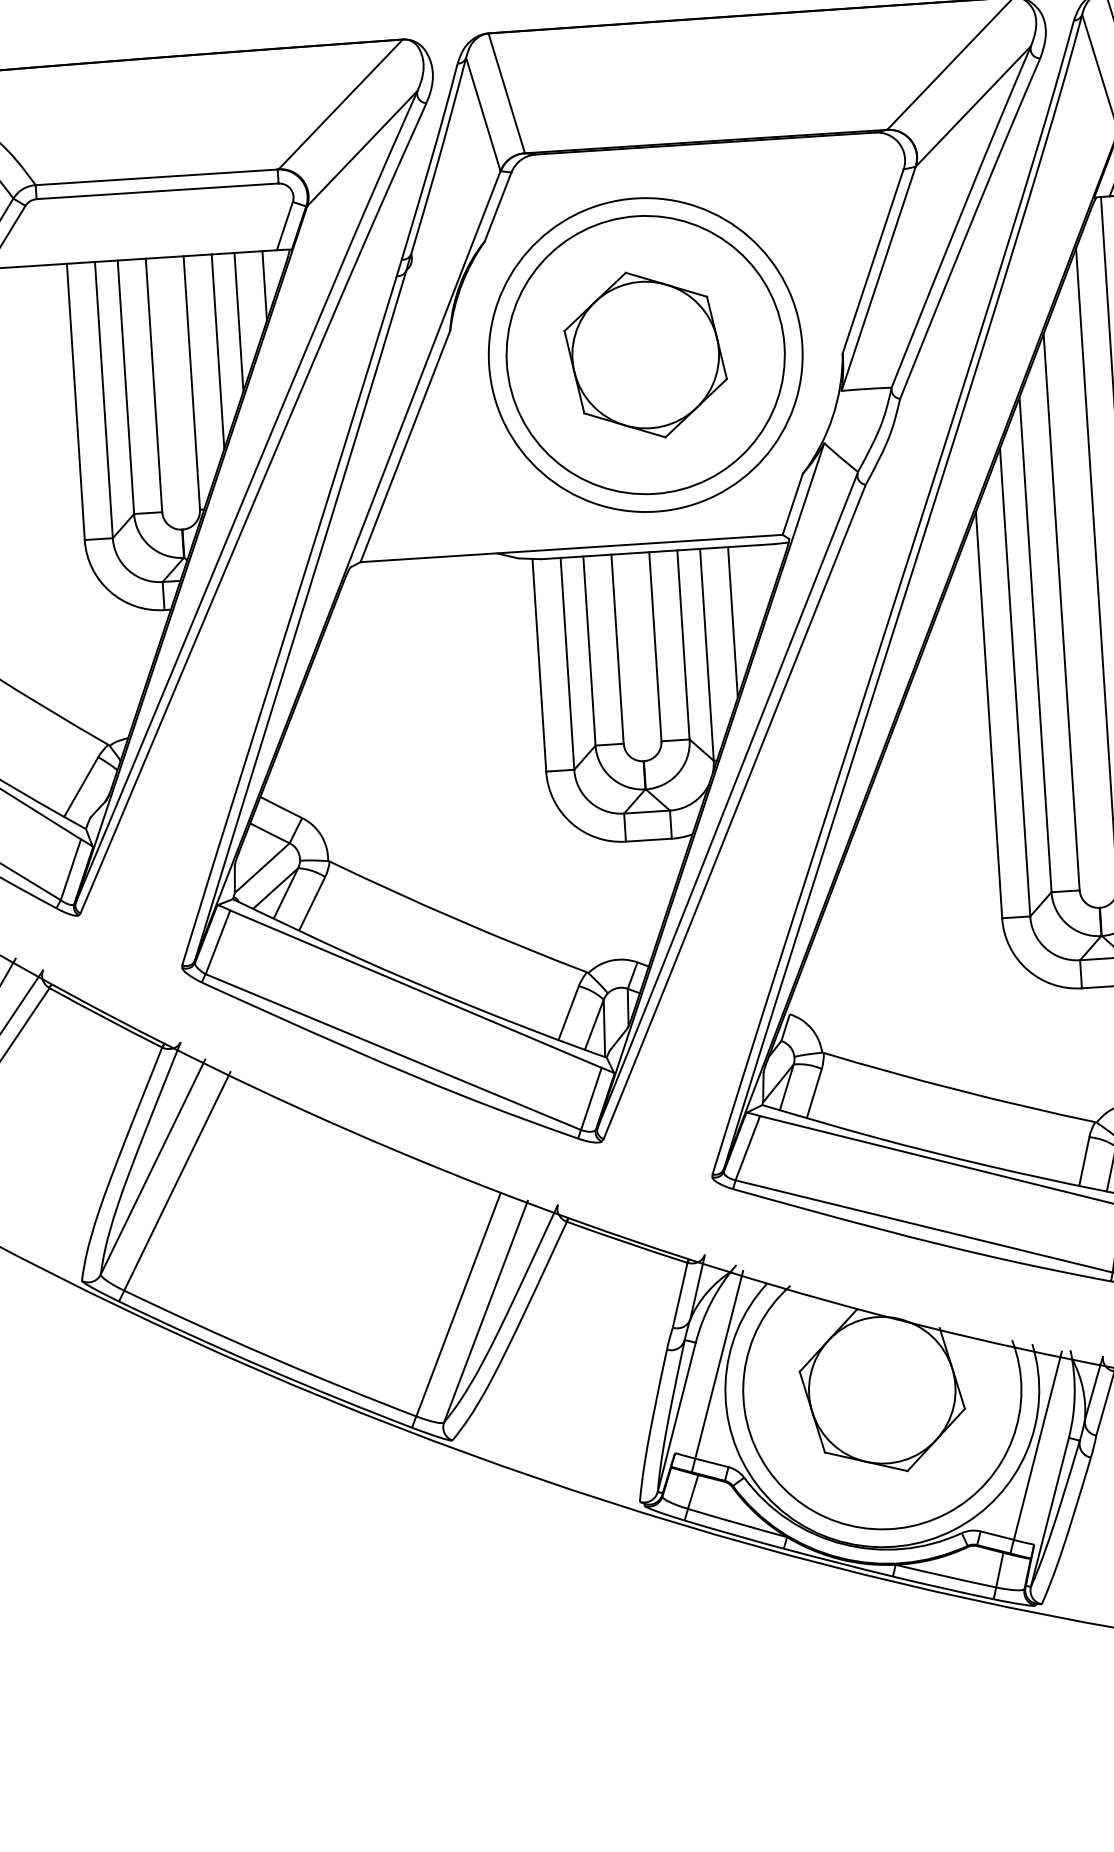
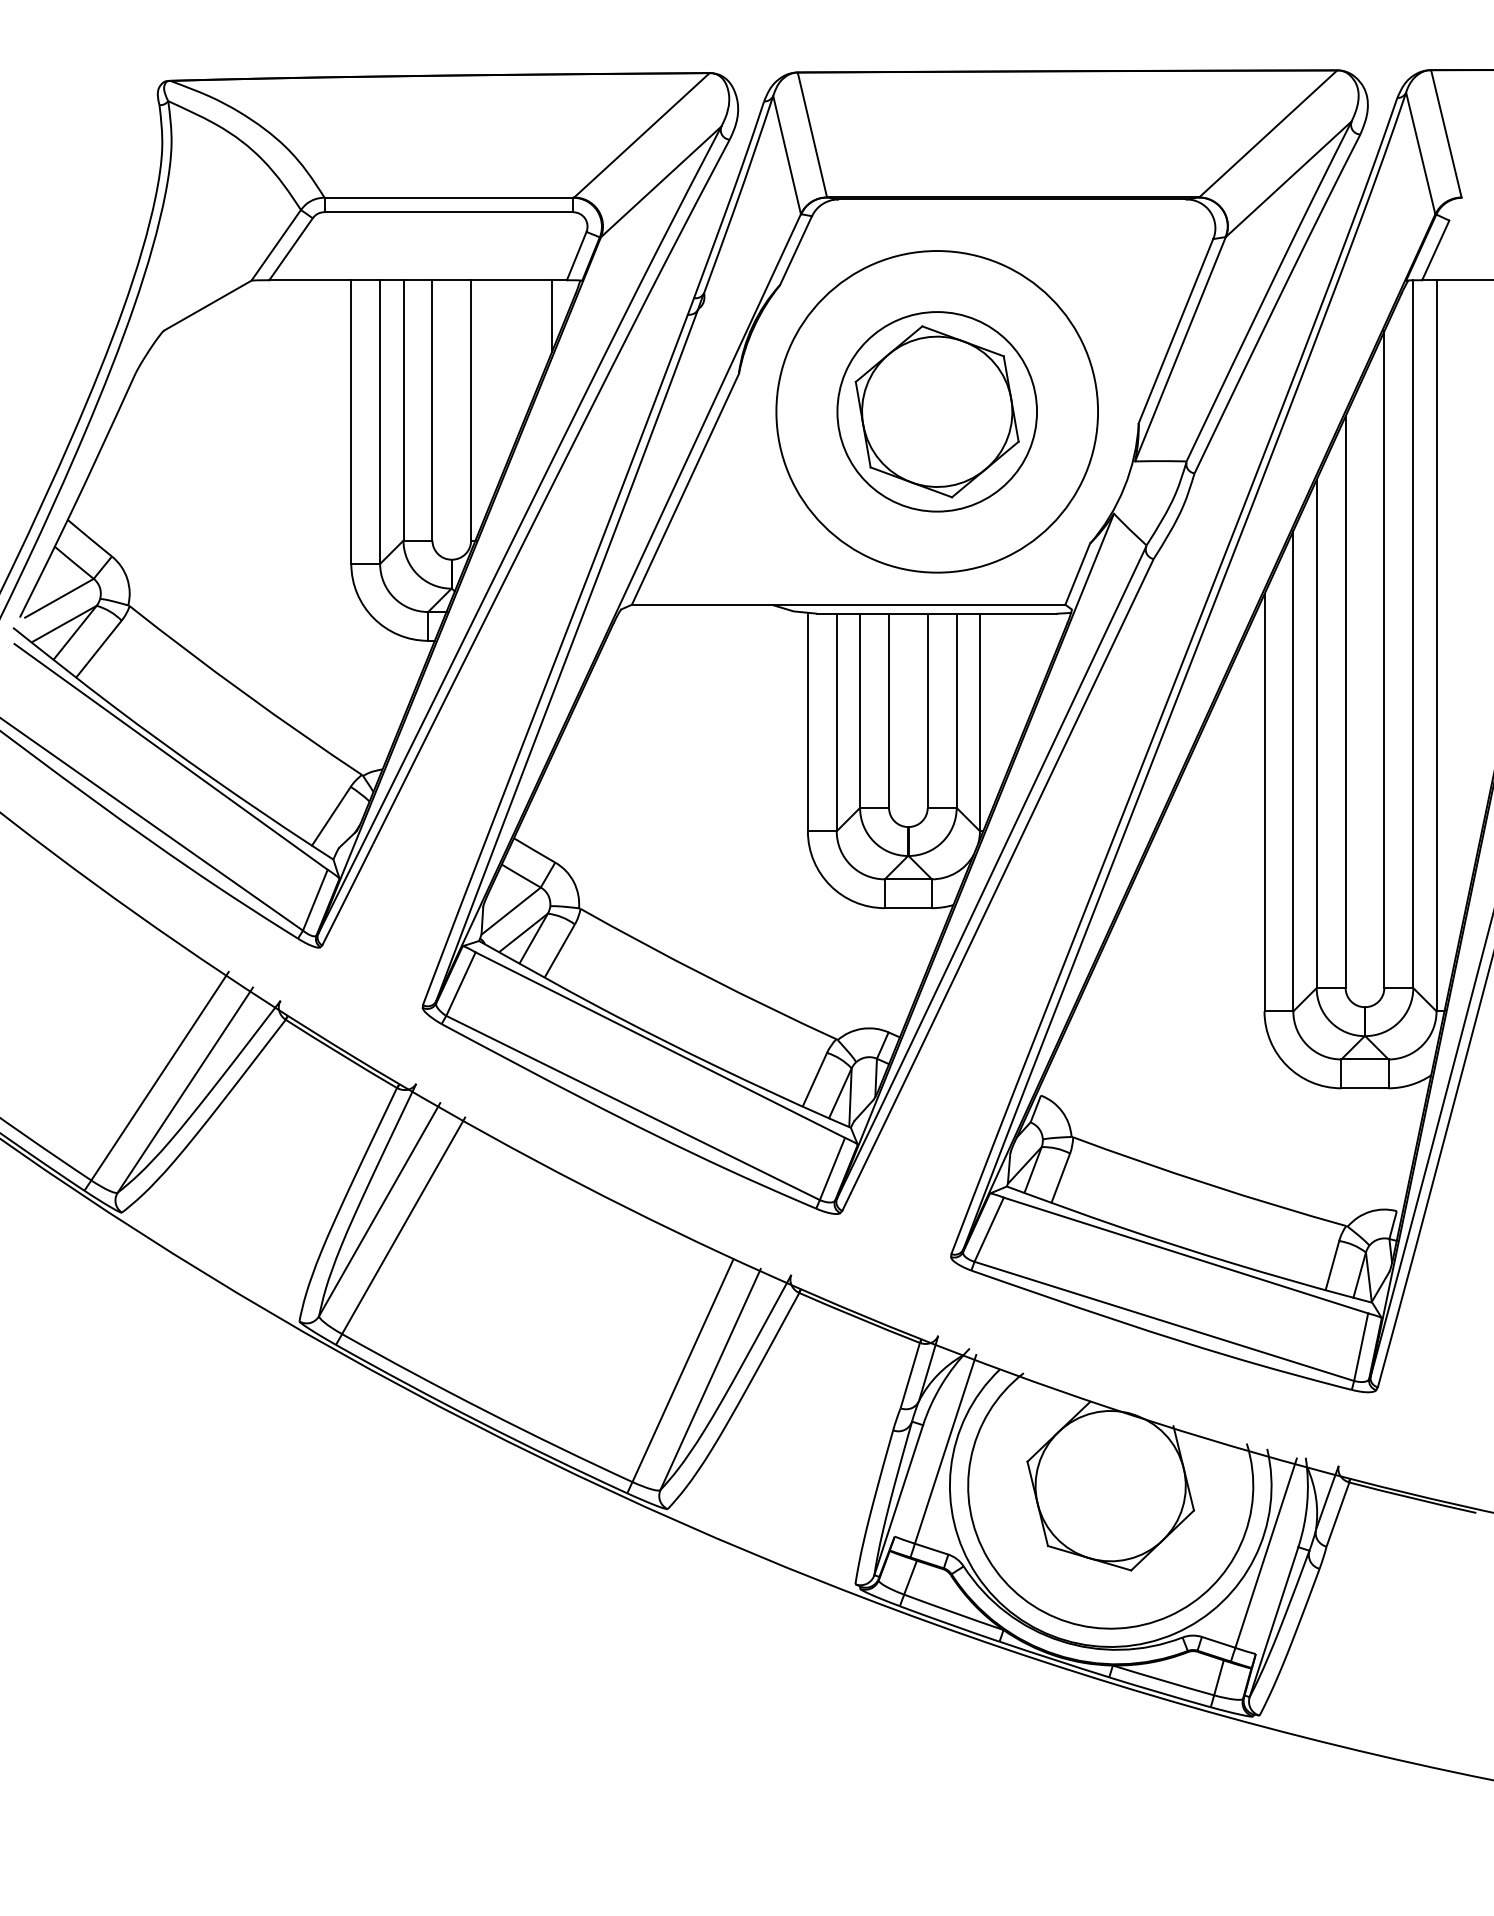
line: (239, 322) -> (523, 351), removed
line: (218, 352) -> (500, 380), removed
circle: (644, 354) -> (936, 411), size x0.7
line: (732, 621) -> (1008, 690), removed

